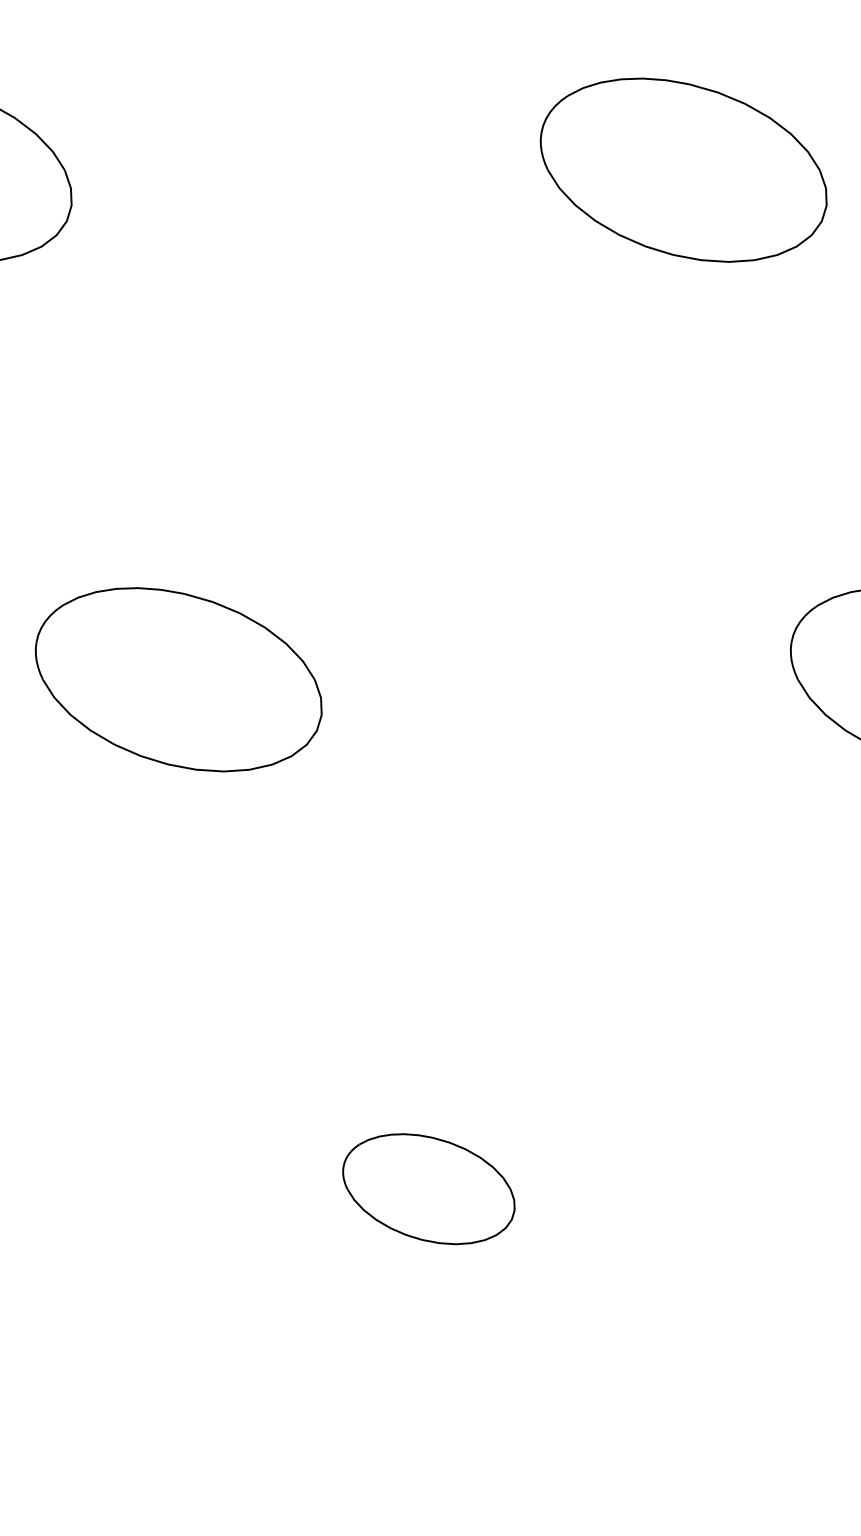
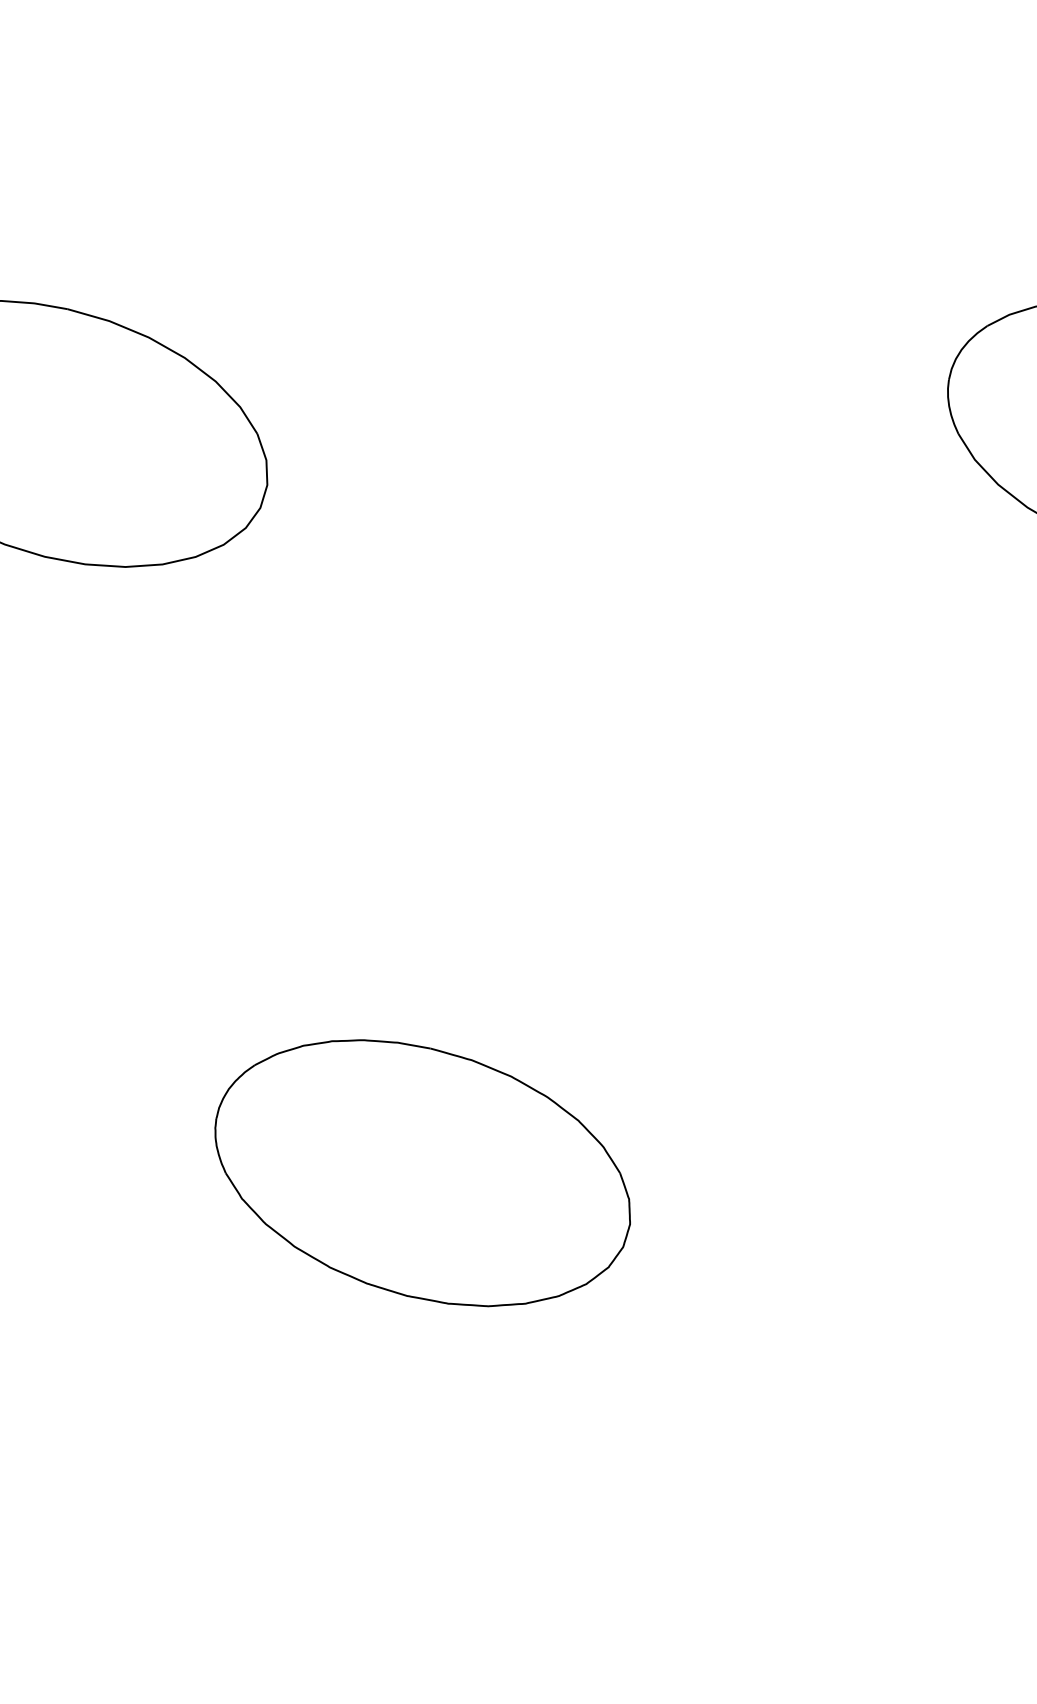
part: (428, 1188) -> (422, 1171), size x1.67

